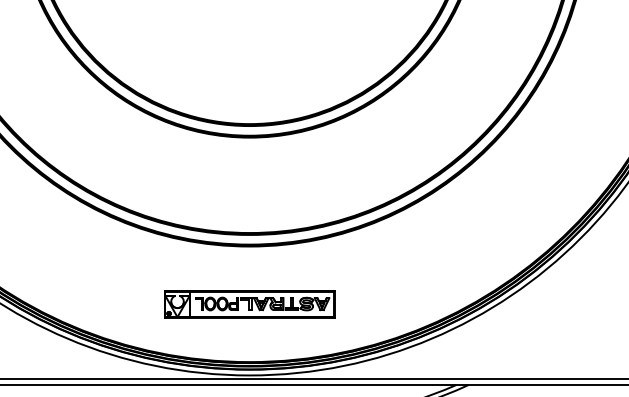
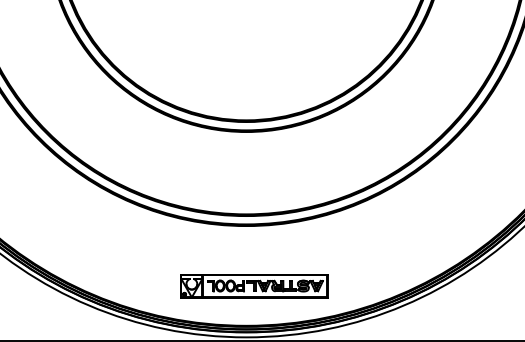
part: (249, 304) -> (254, 286), moved

